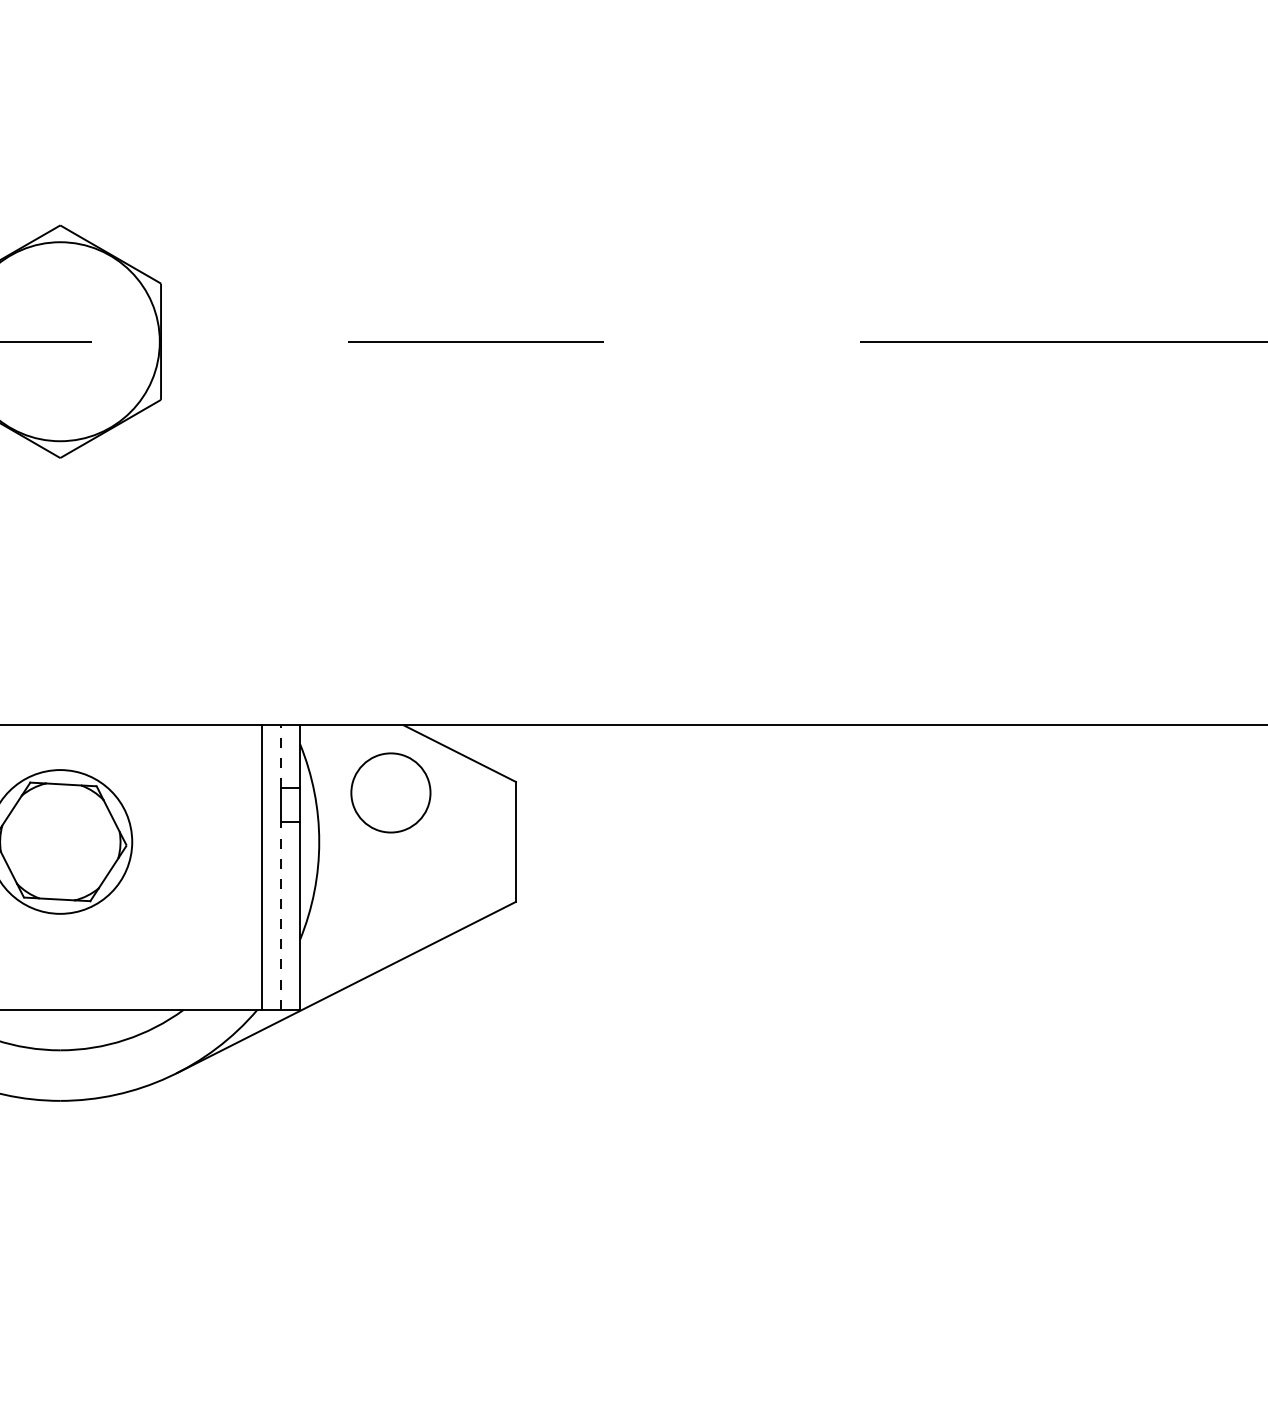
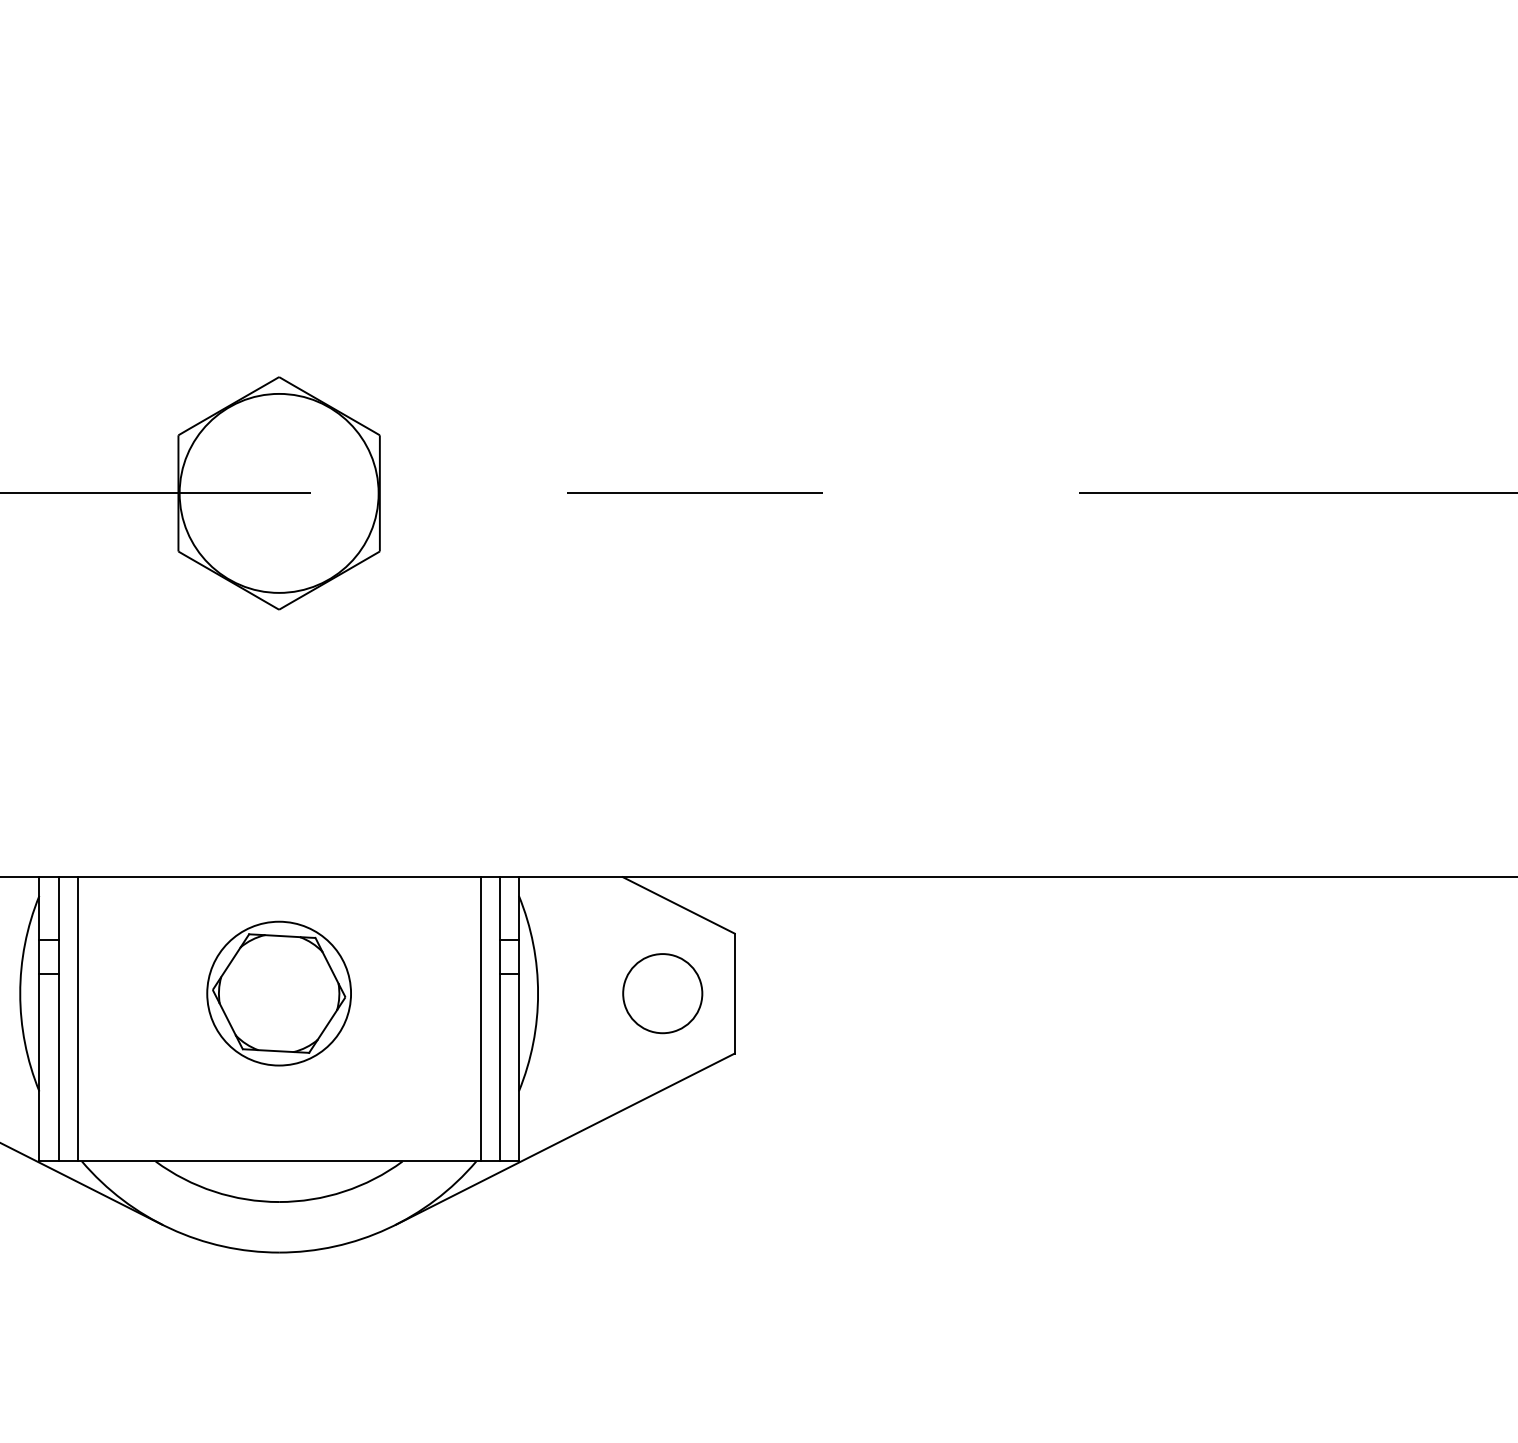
line: (280, 756) -> (499, 908), dashed -> solid
circle: (390, 792) -> (662, 993), moved
line: (280, 915) -> (499, 1067), dashed -> solid

